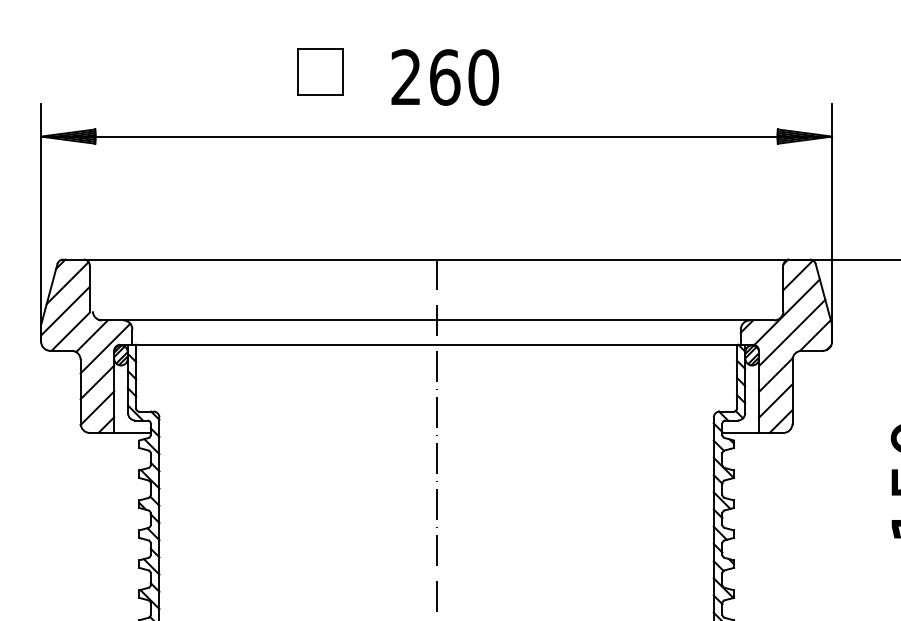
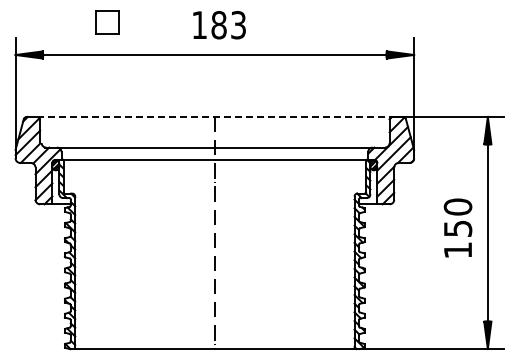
part: (320, 72) -> (107, 22), moved
text: (445, 78) -> (219, 25), 260 -> 183
line: (435, 258) -> (214, 116), solid -> dashed

